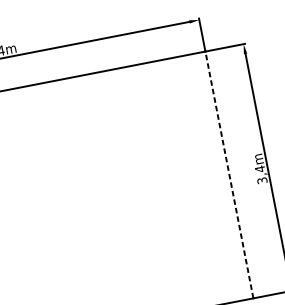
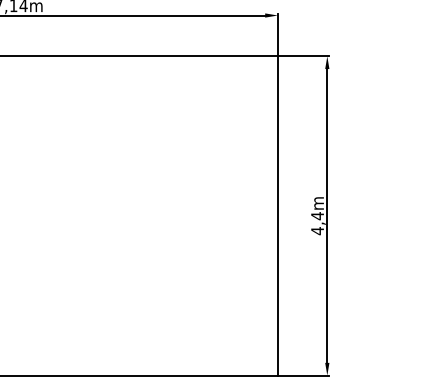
line: (229, 174) -> (277, 215), dashed -> solid
text: (262, 181) -> (317, 231), 3,4m -> 4,4m

